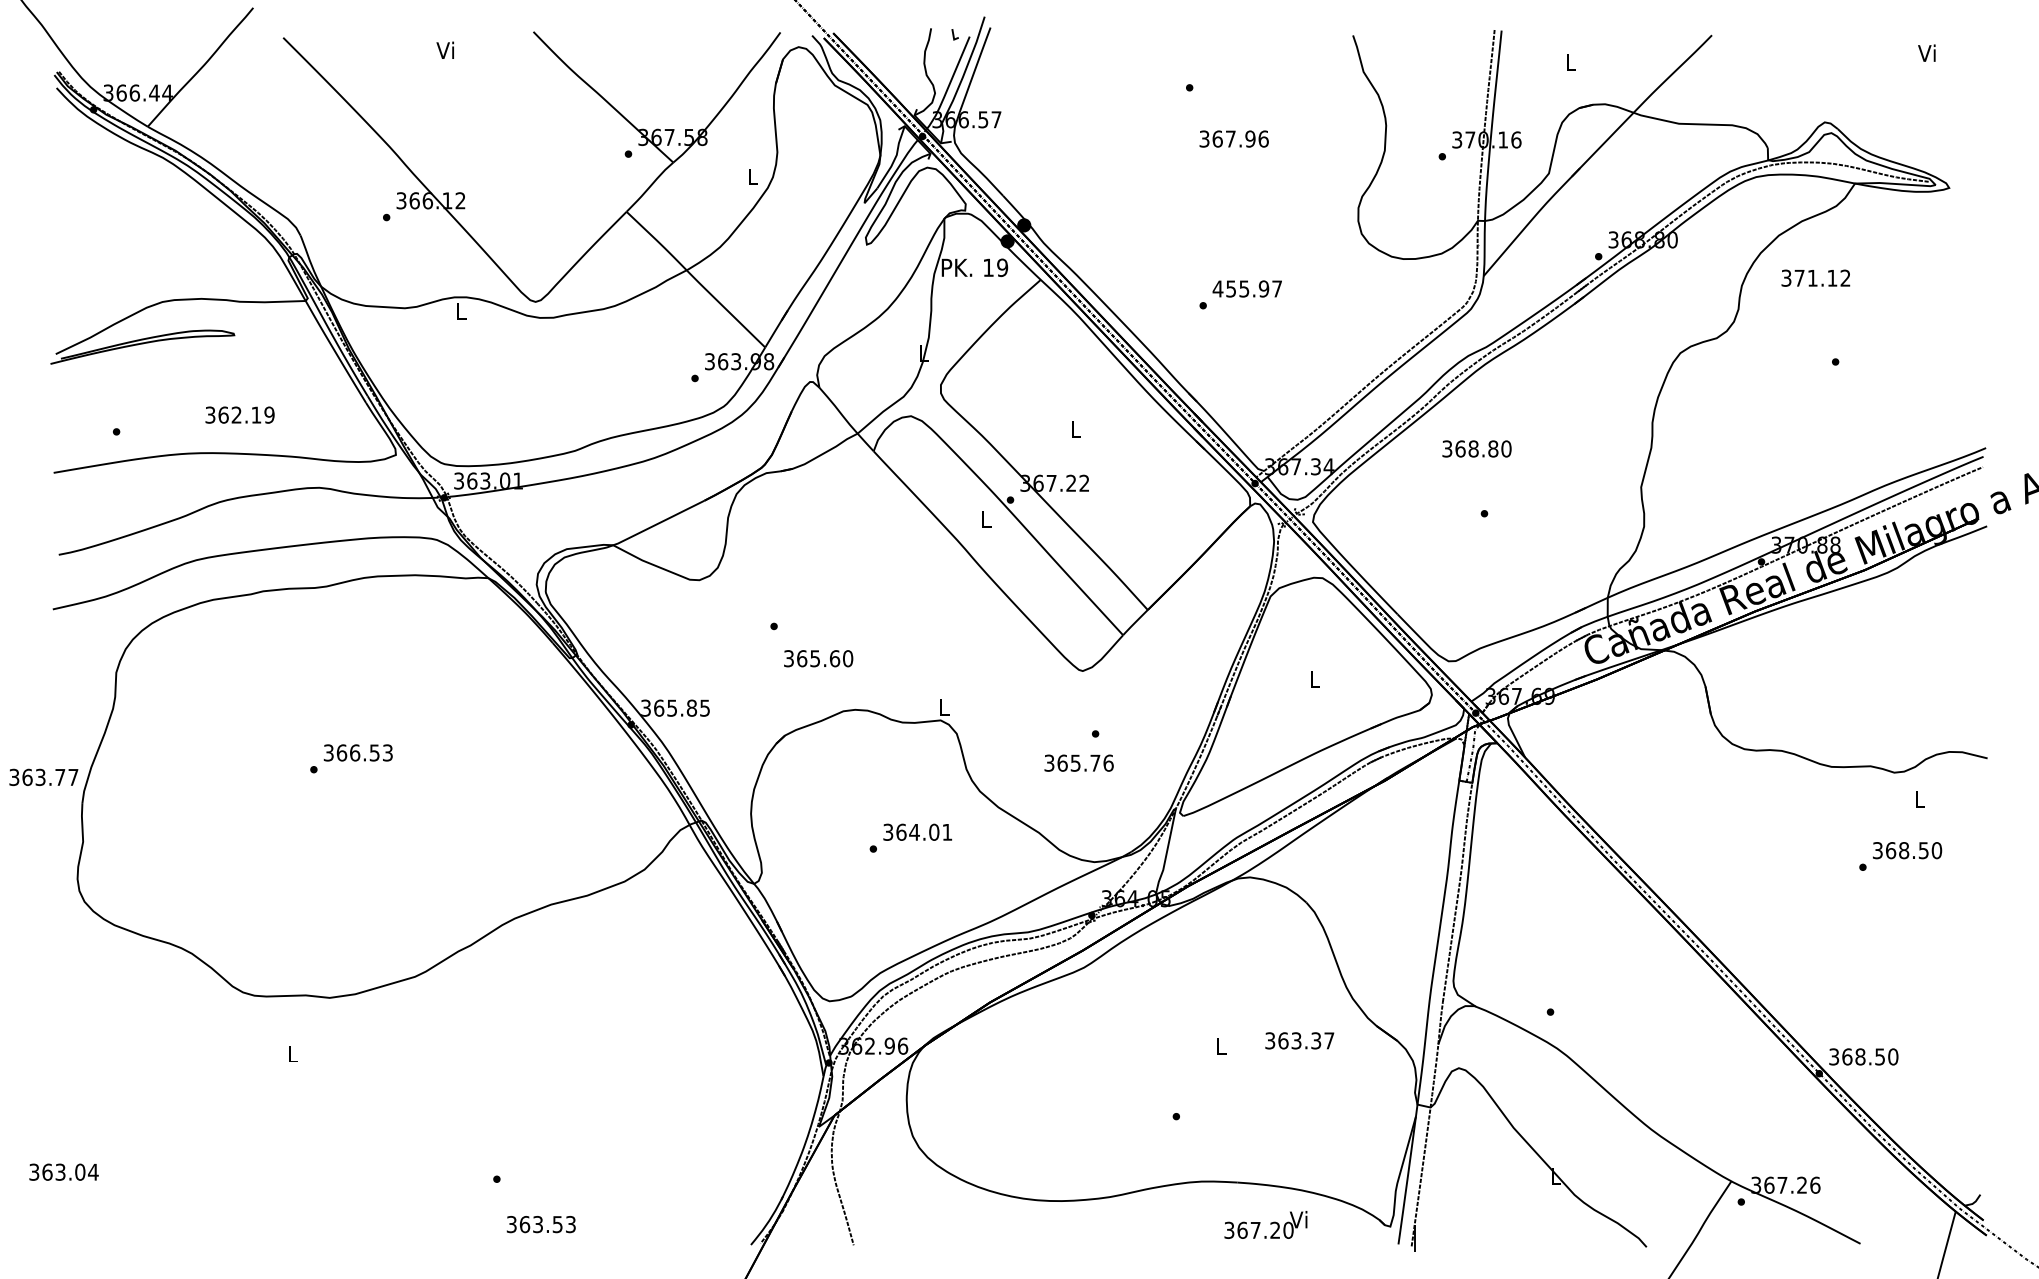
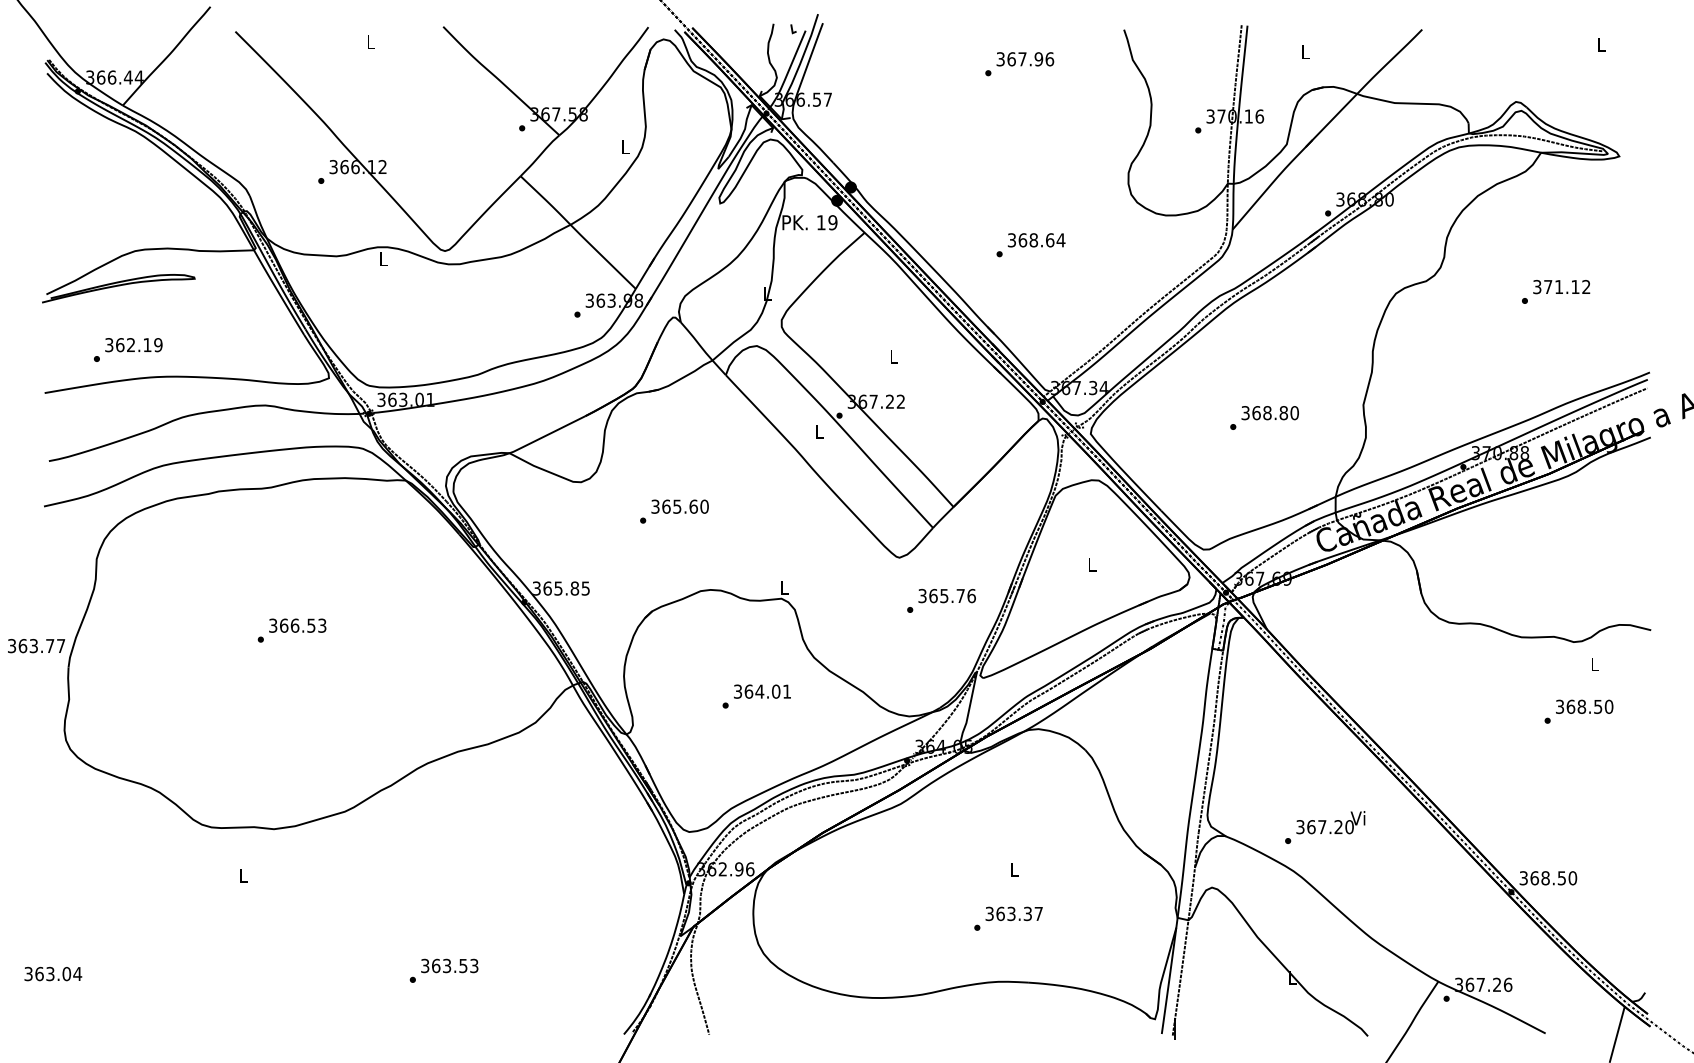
text: (444, 49) -> (369, 41), Vi -> L
text: (1926, 52) -> (1600, 43), Vi -> L
text: (1233, 138) -> (1024, 58), moved
text: (1815, 277) -> (1561, 286), moved
text: (1247, 288) -> (1036, 239), 455.97 -> 368.64
text: (239, 414) -> (133, 344), moved
text: (1476, 448) -> (1269, 412), moved
text: (818, 658) -> (680, 506), moved
text: (1078, 762) -> (946, 595), moved
text: (1299, 1040) -> (1013, 913), moved
text: (540, 1224) -> (449, 965), moved
text: (1265, 1224) -> (1330, 822), moved

